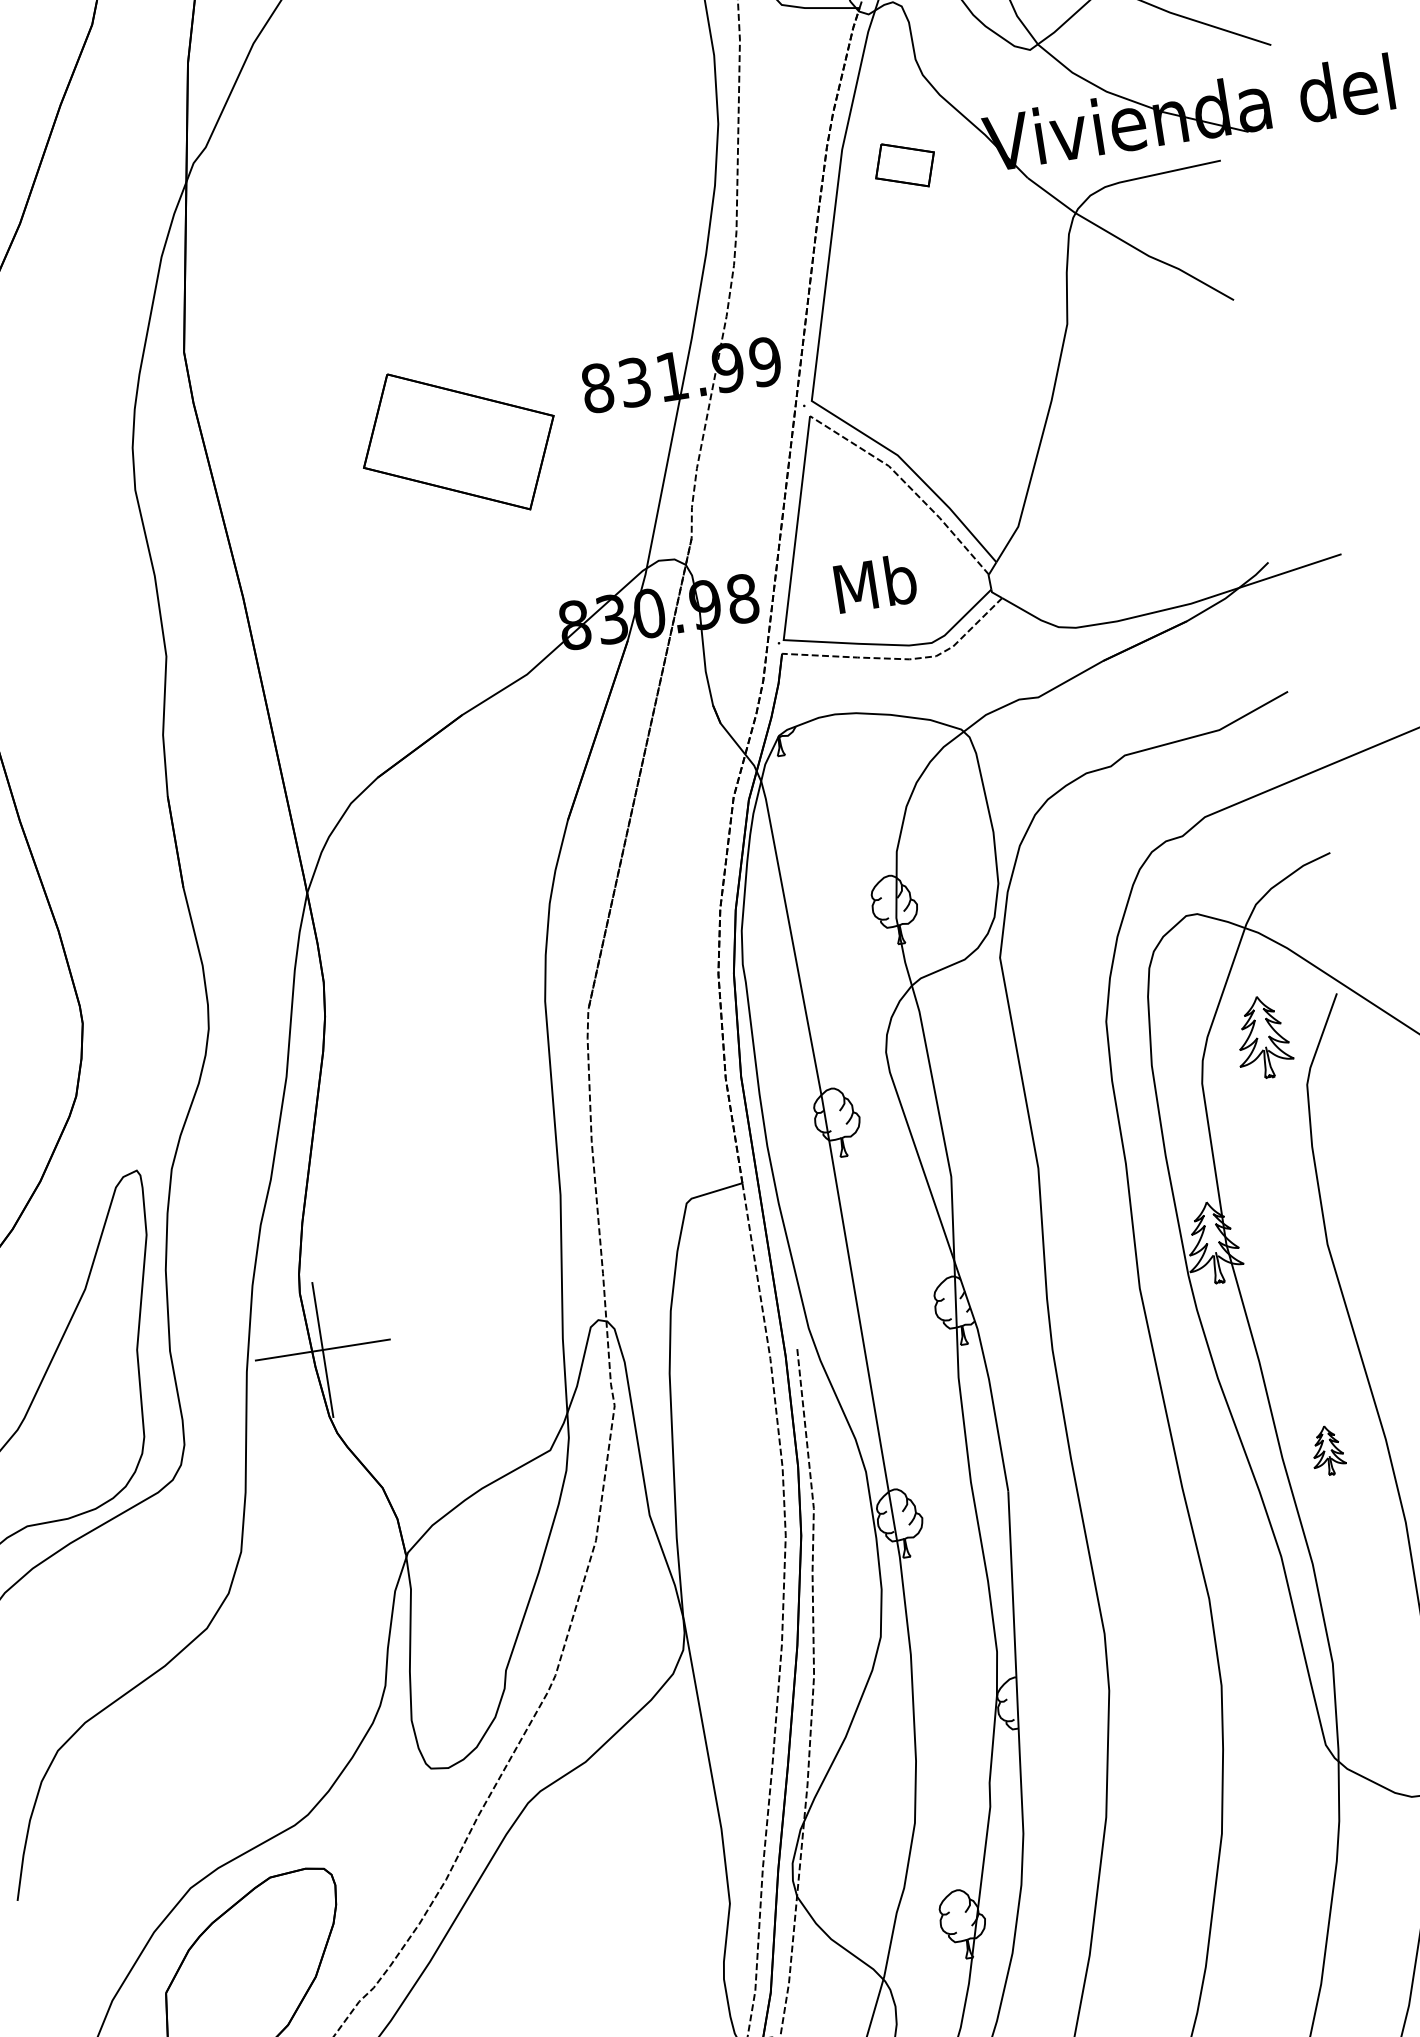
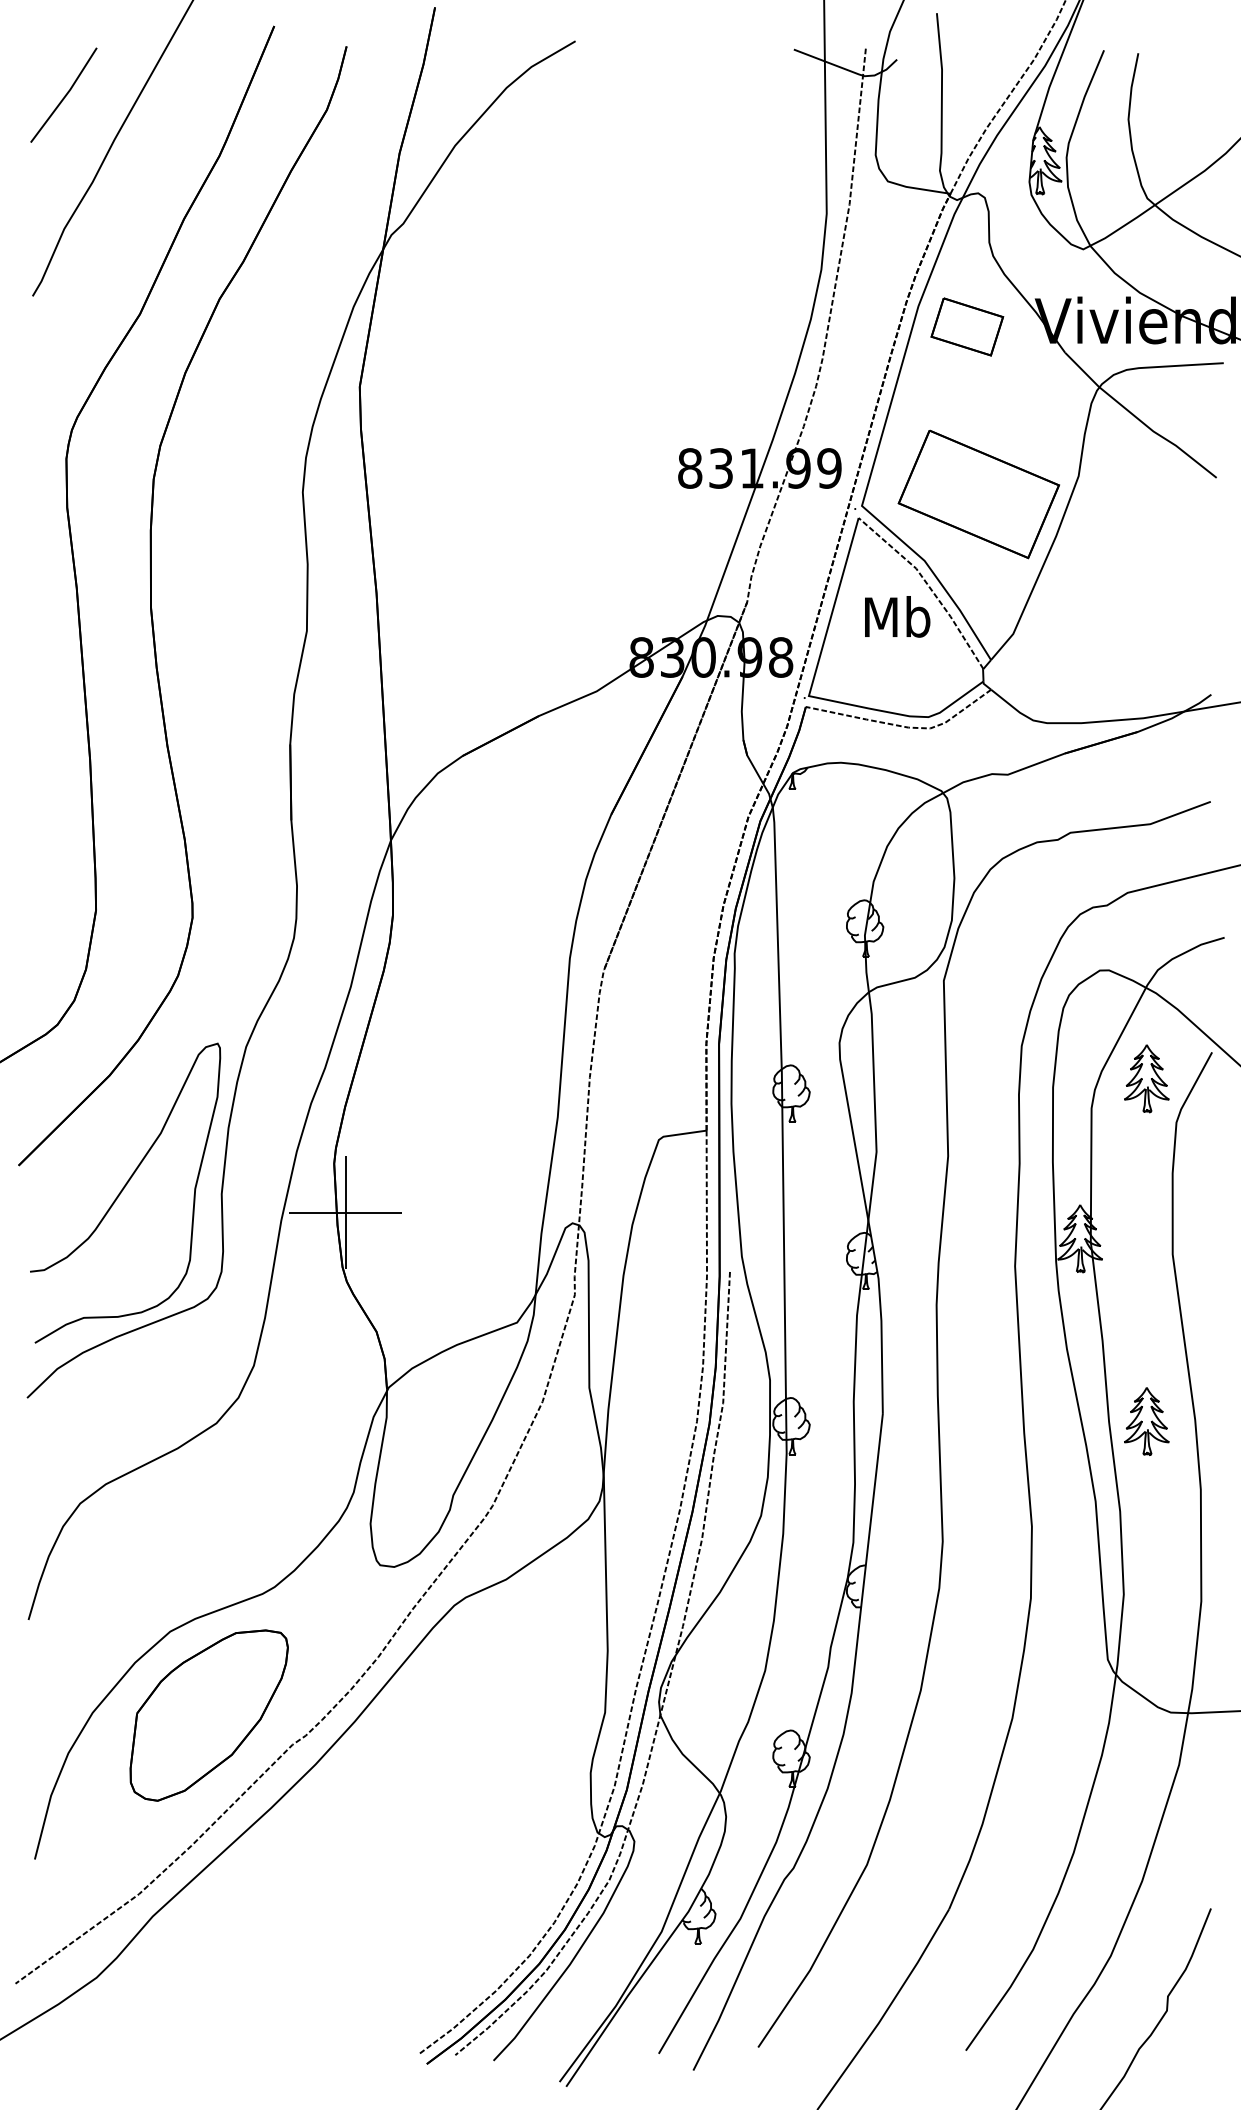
part: (905, 164) -> (967, 326), size x1.43
part: (458, 442) -> (978, 494), moved
text: (875, 583) -> (897, 616), moved
part: (1327, 1450) -> (1146, 1421), size x1.67

